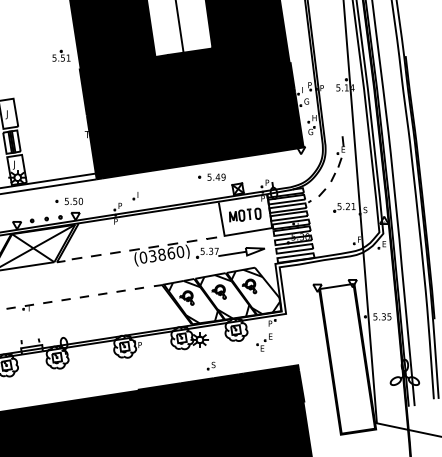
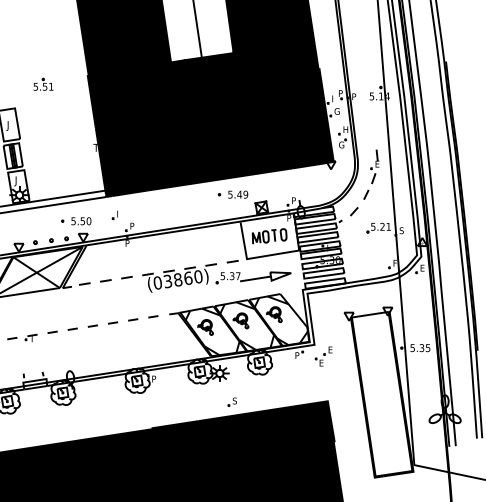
part: (61, 55) -> (43, 83), moved
part: (135, 196) -> (114, 215), moved
part: (264, 342) -> (323, 356), moved

